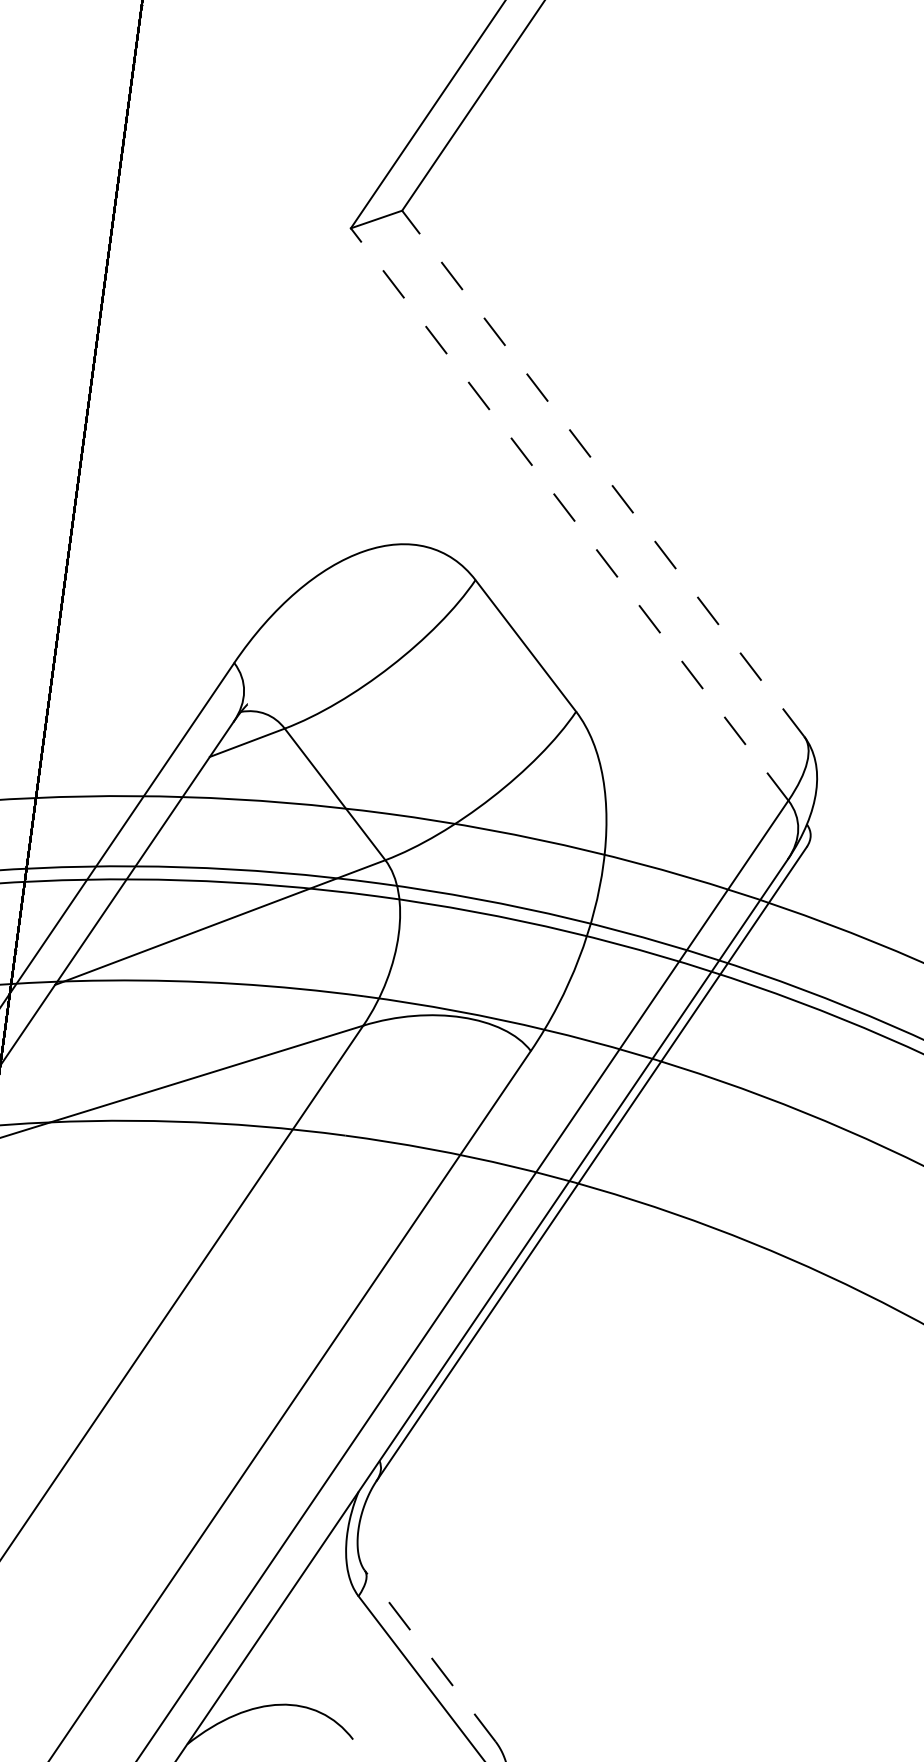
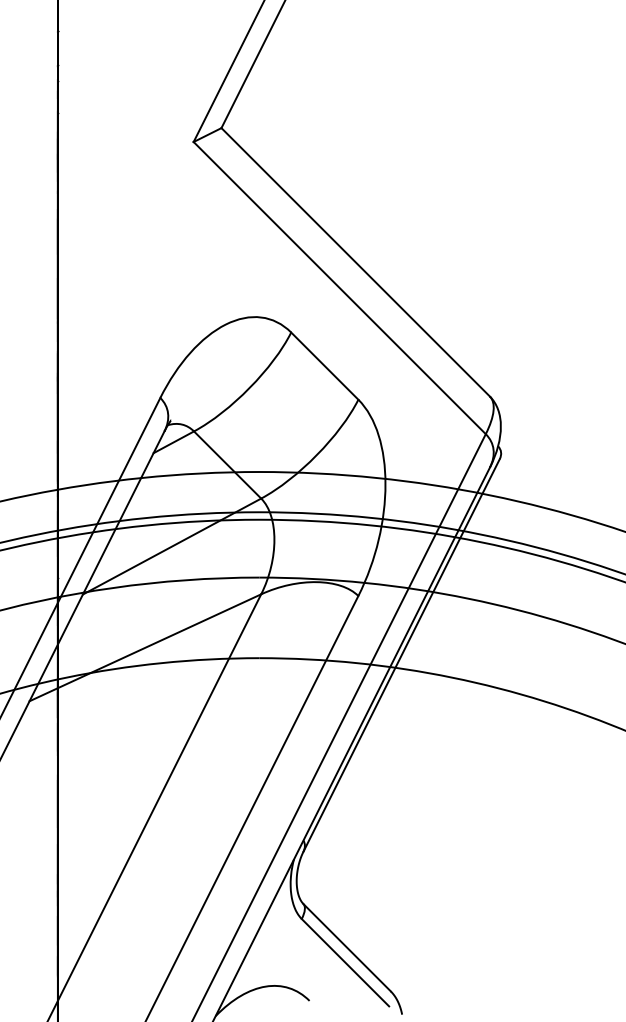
line: (602, 473) -> (355, 262), dashed -> solid
line: (569, 515) -> (339, 288), dashed -> solid
line: (431, 1655) -> (347, 947), dashed -> solid

